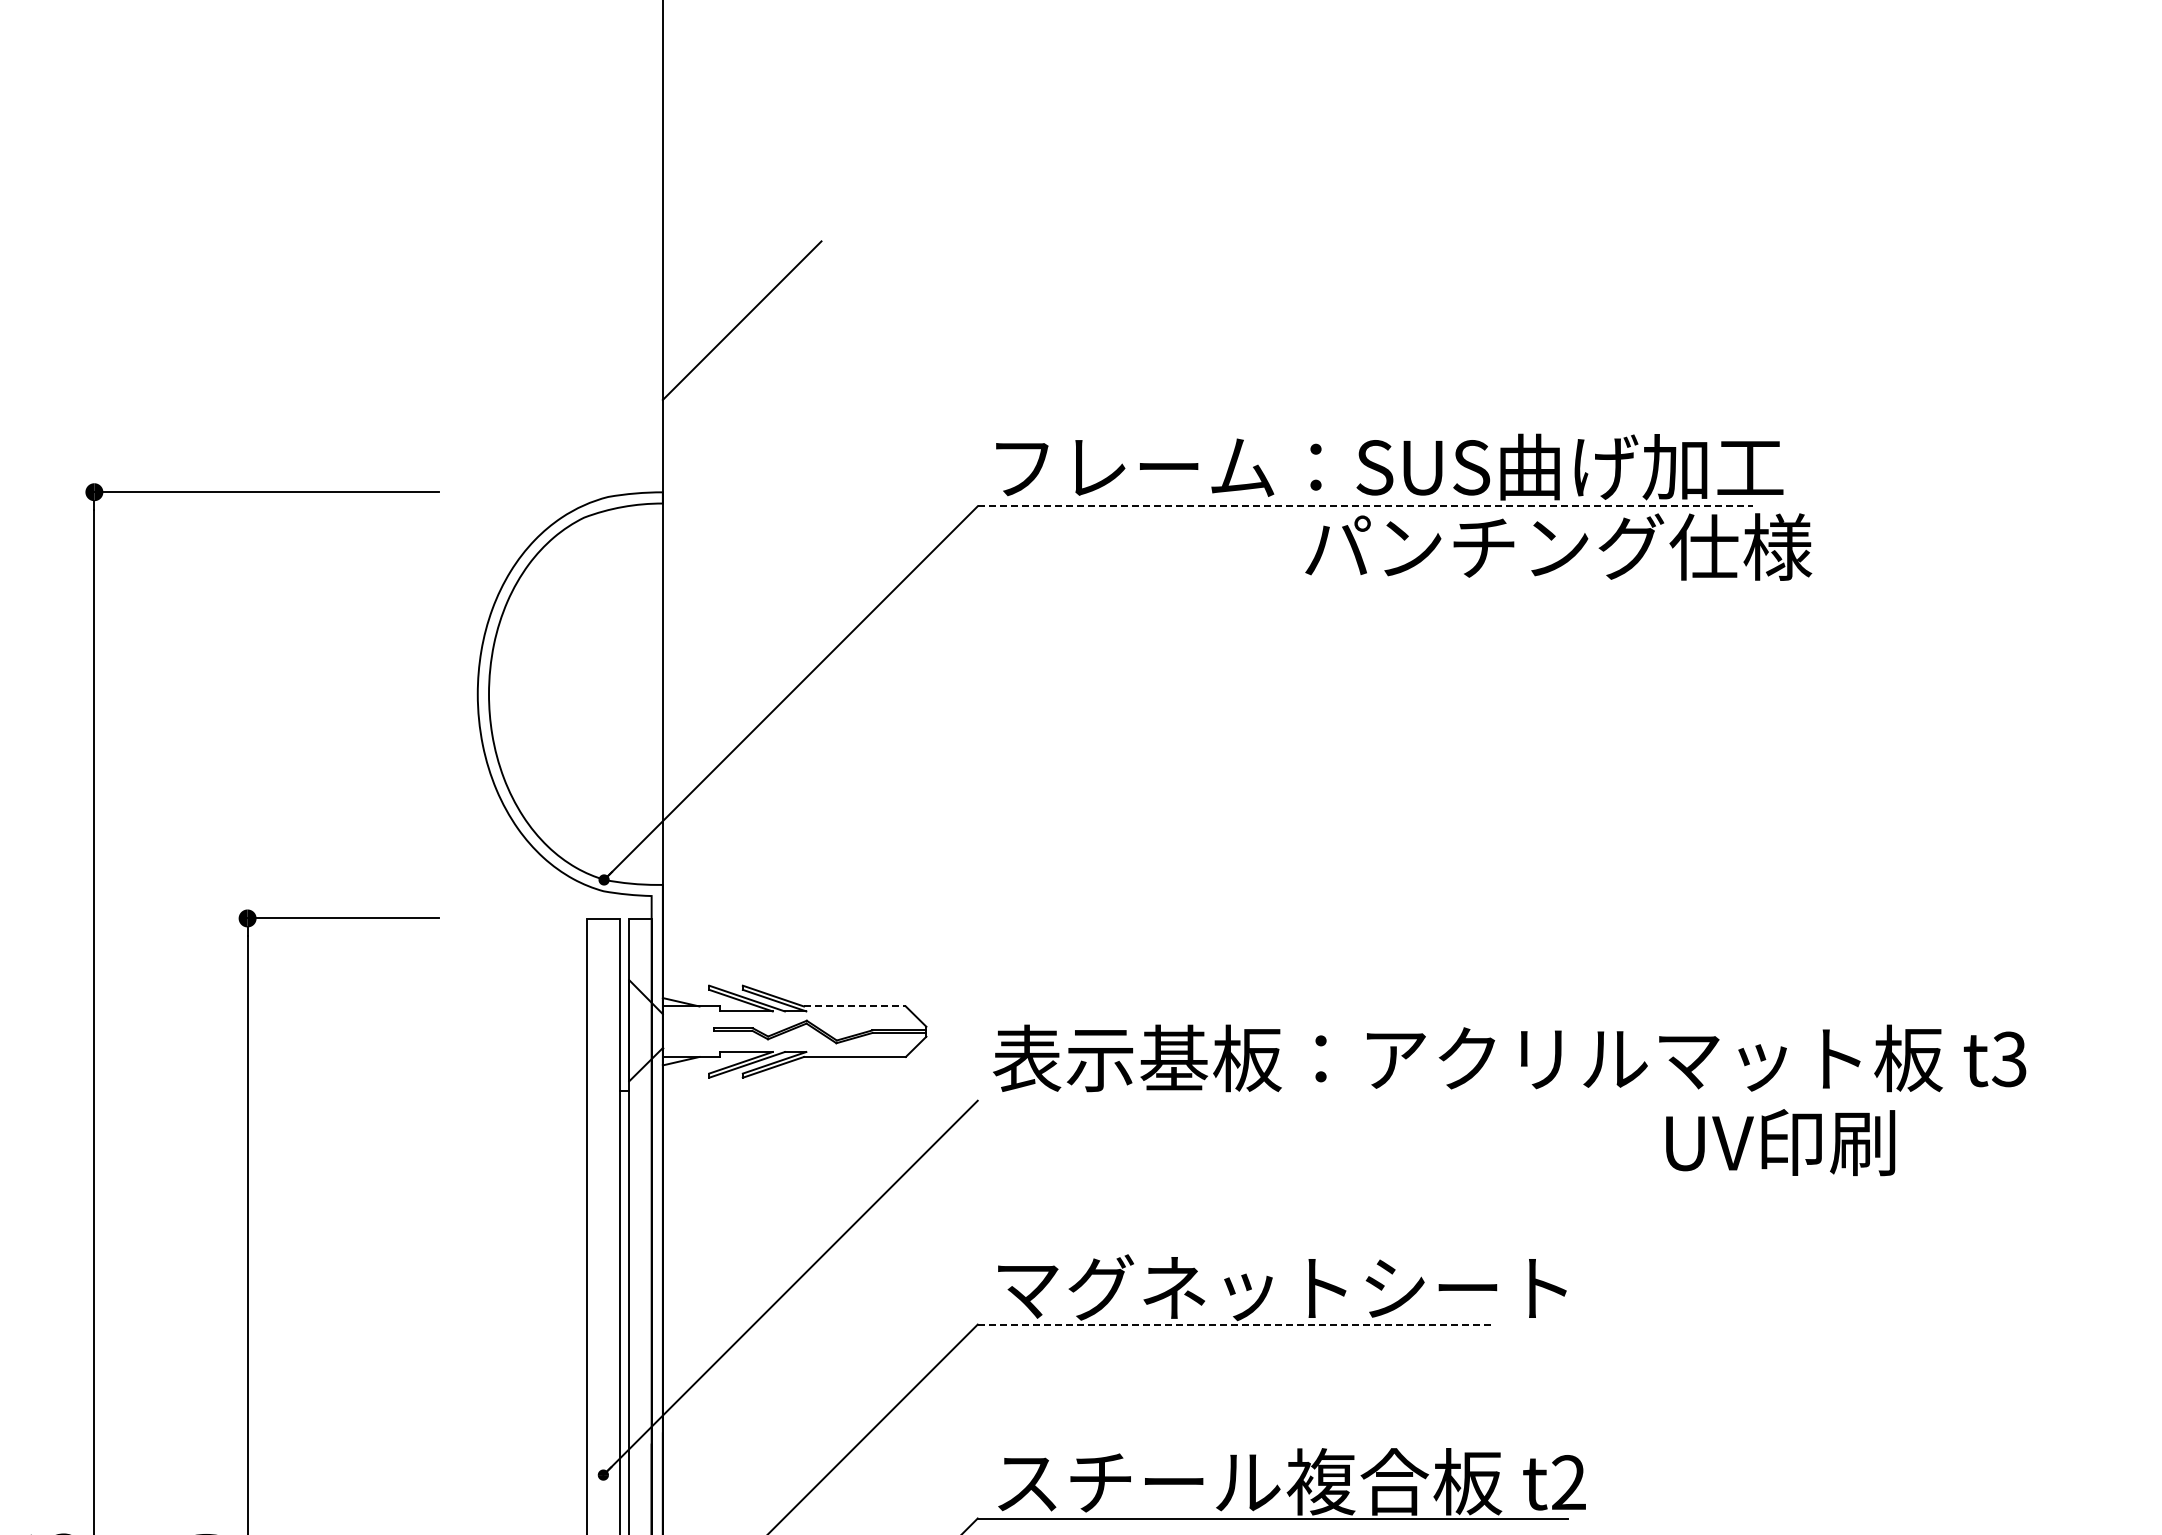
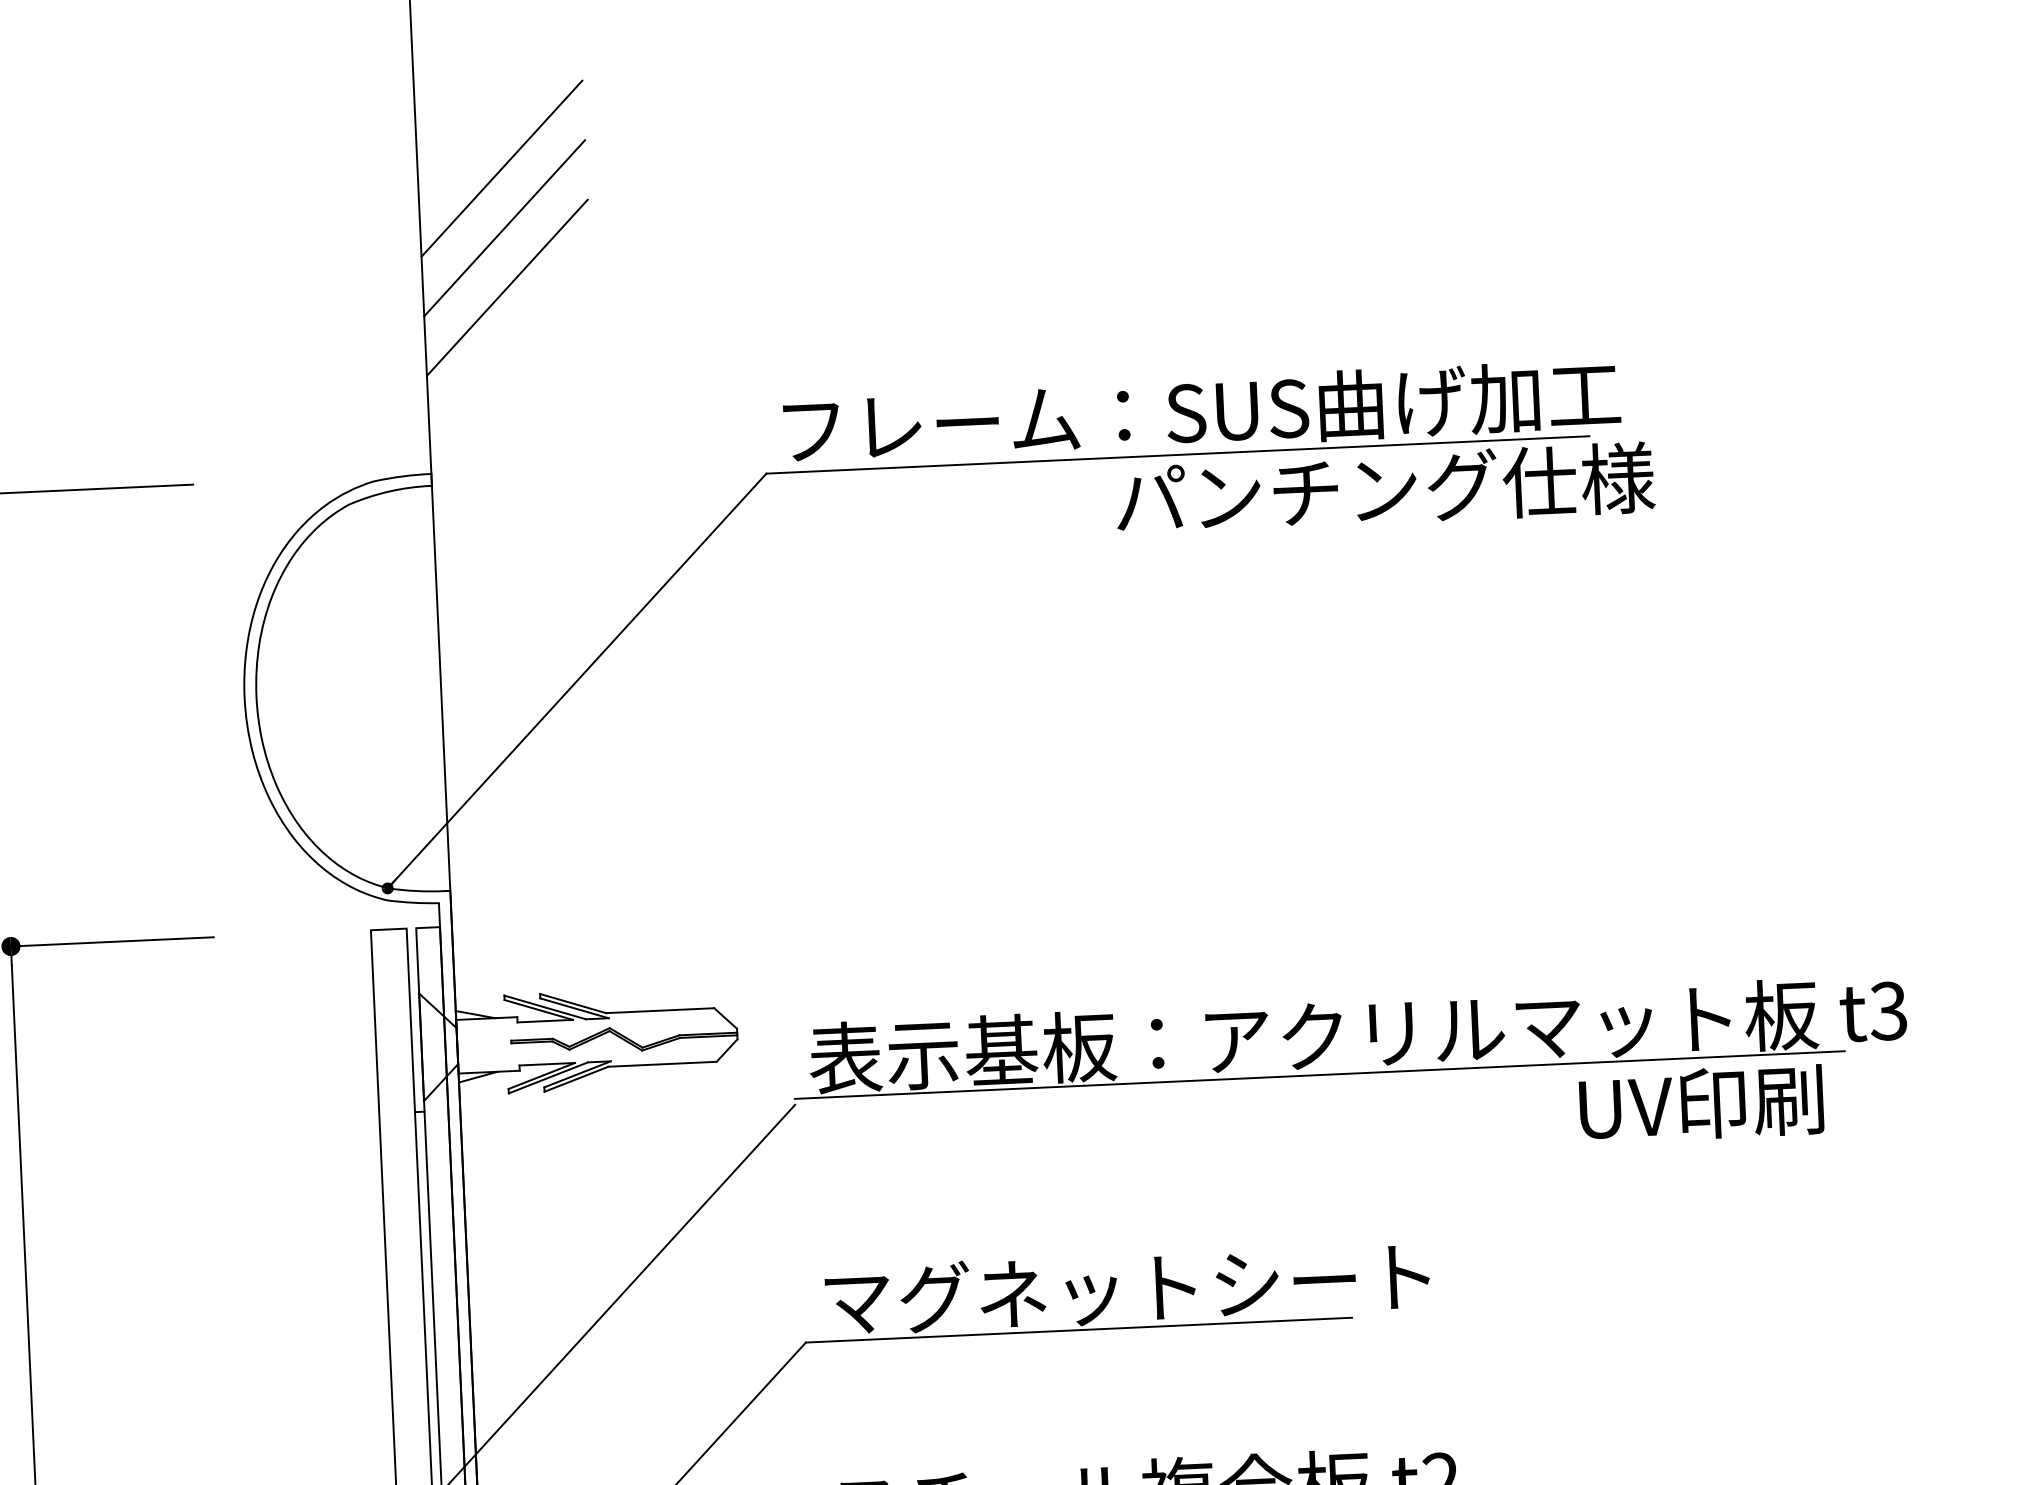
line: (741, 208) -> (501, 168), added
line: (741, 264) -> (503, 228), added
line: (1365, 506) -> (1178, 455), dashed -> solid
line: (854, 1006) -> (659, 1010), dashed -> solid
line: (1471, 1095) -> (1319, 1075), added
text: (1780, 1142) -> (1701, 1103), moved
line: (1235, 1324) -> (1079, 1330), dashed -> solid

